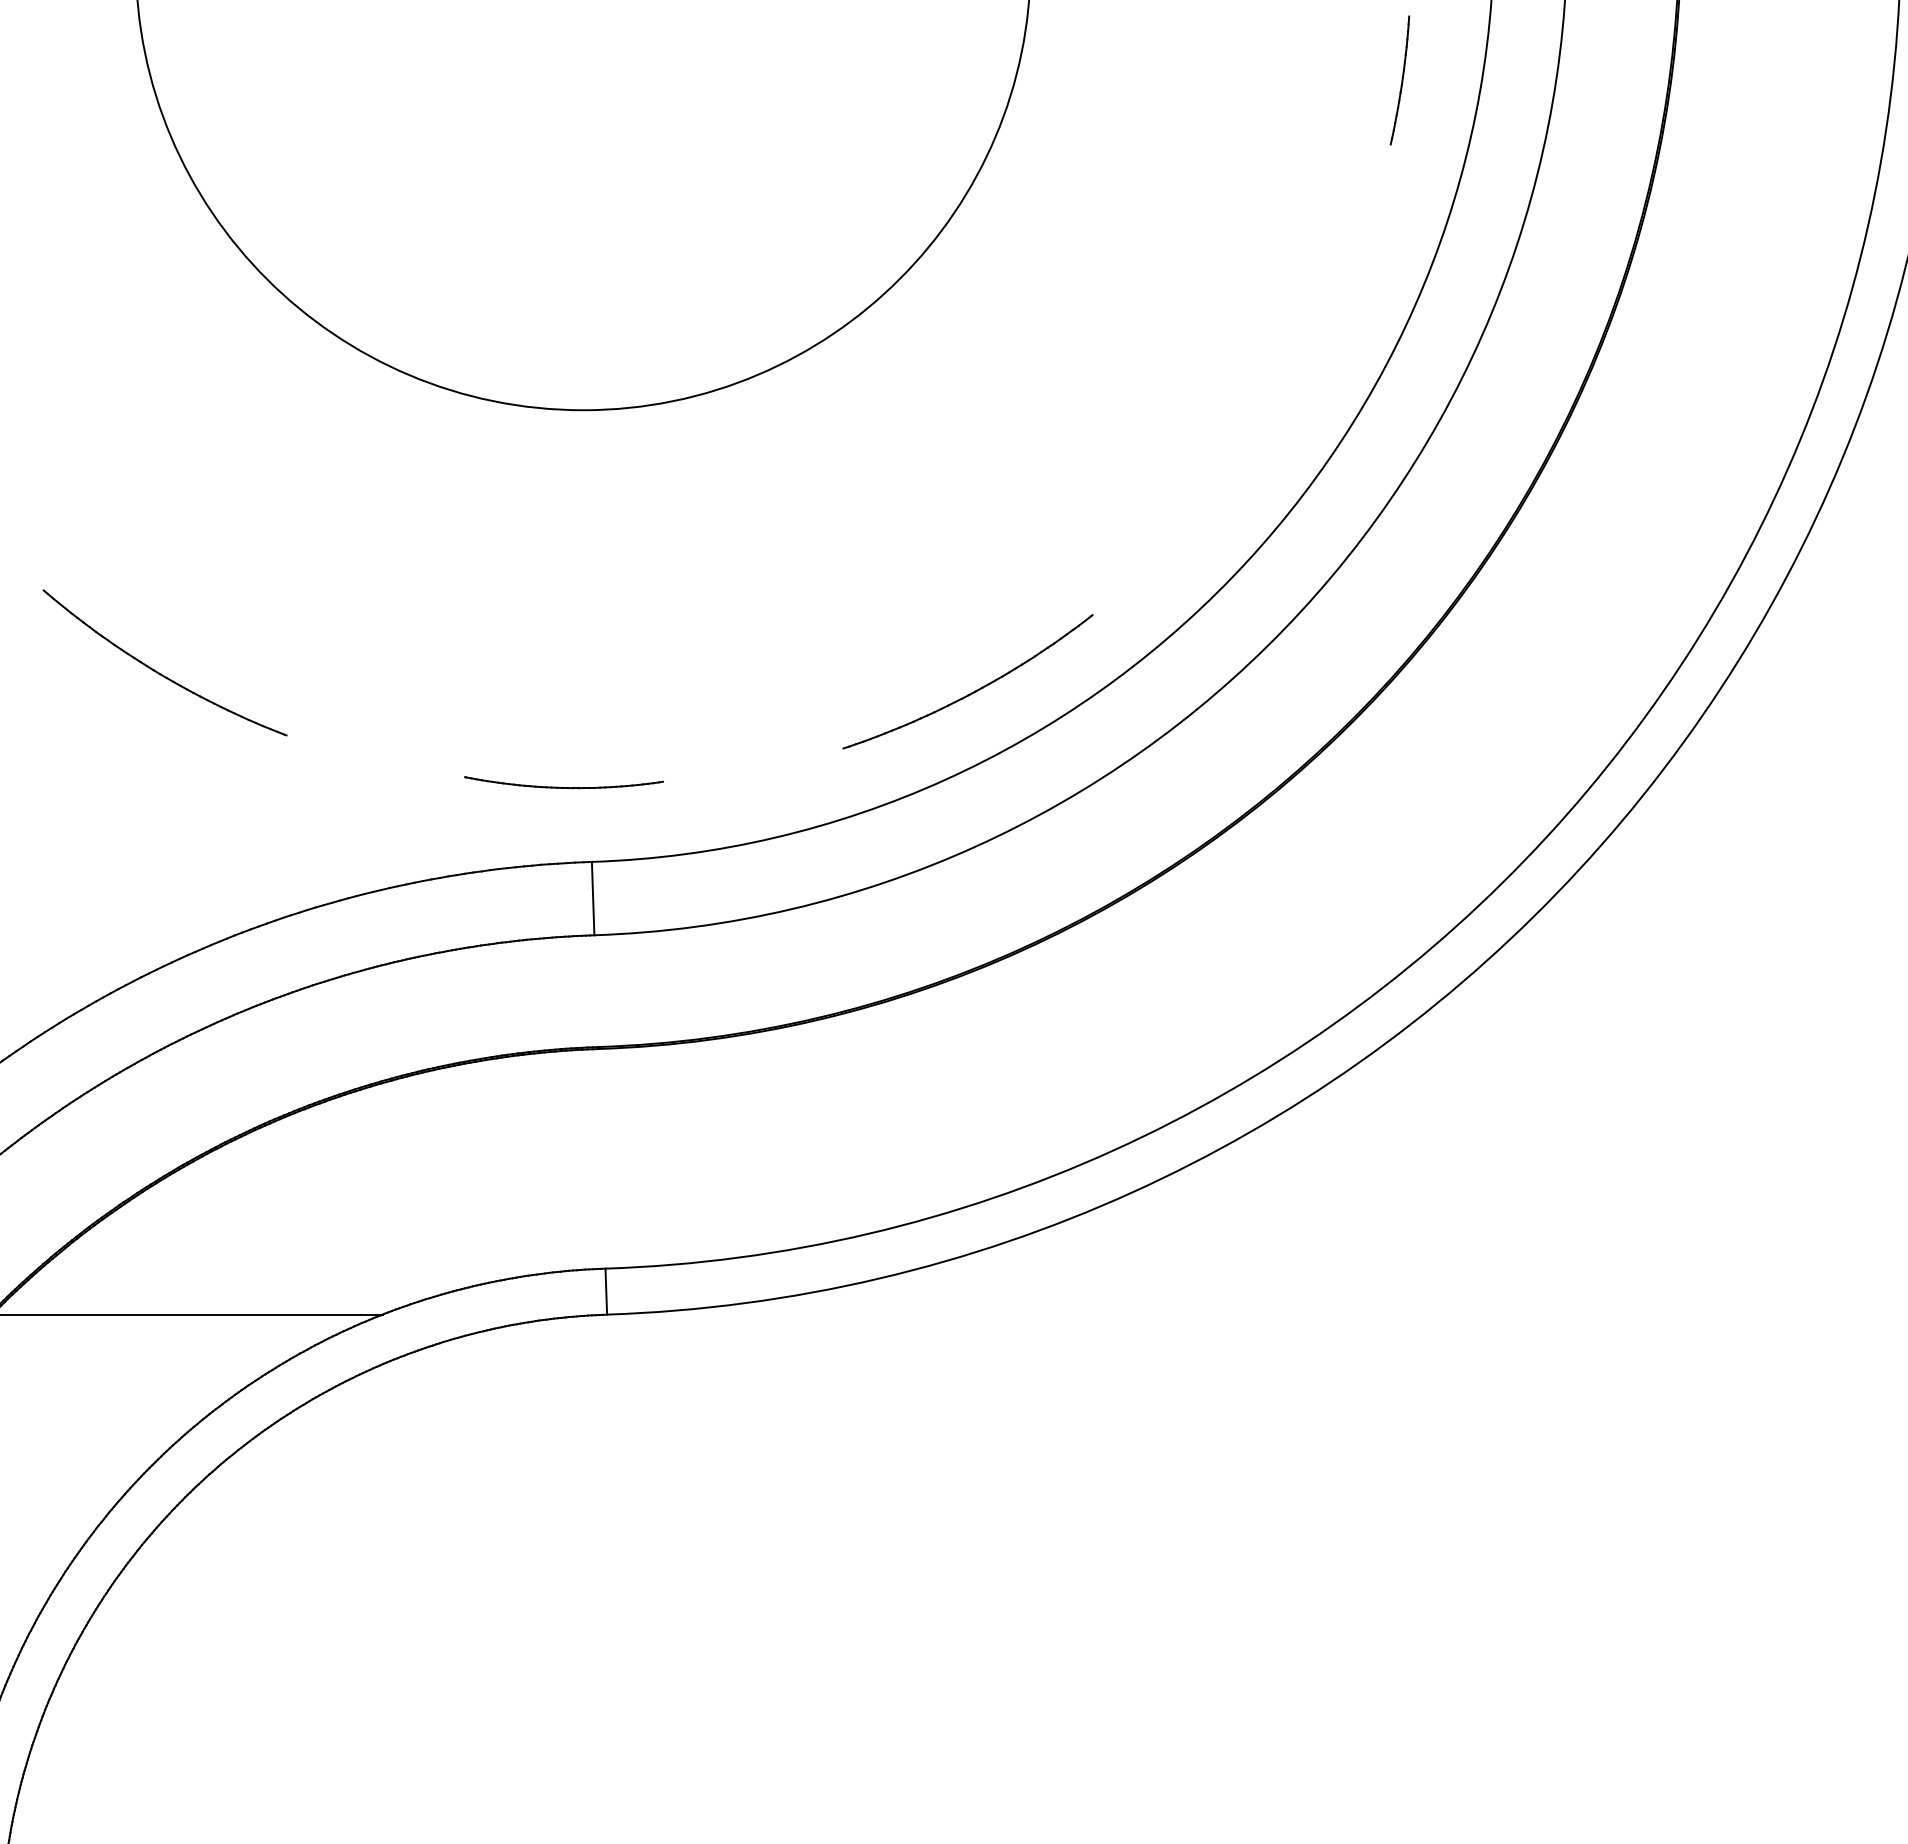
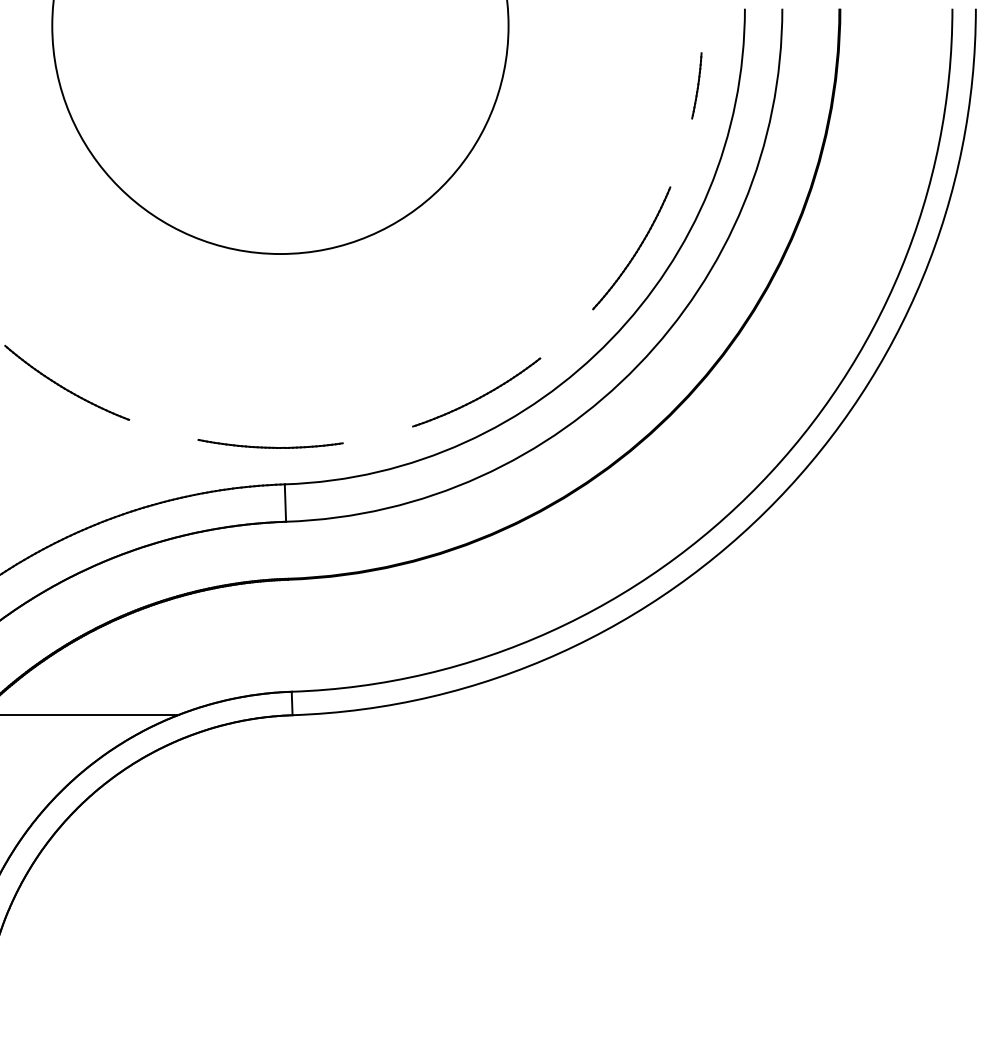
part: (1271, 399) -> (631, 248), added
part: (563, 781) -> (270, 443), size x1.43

